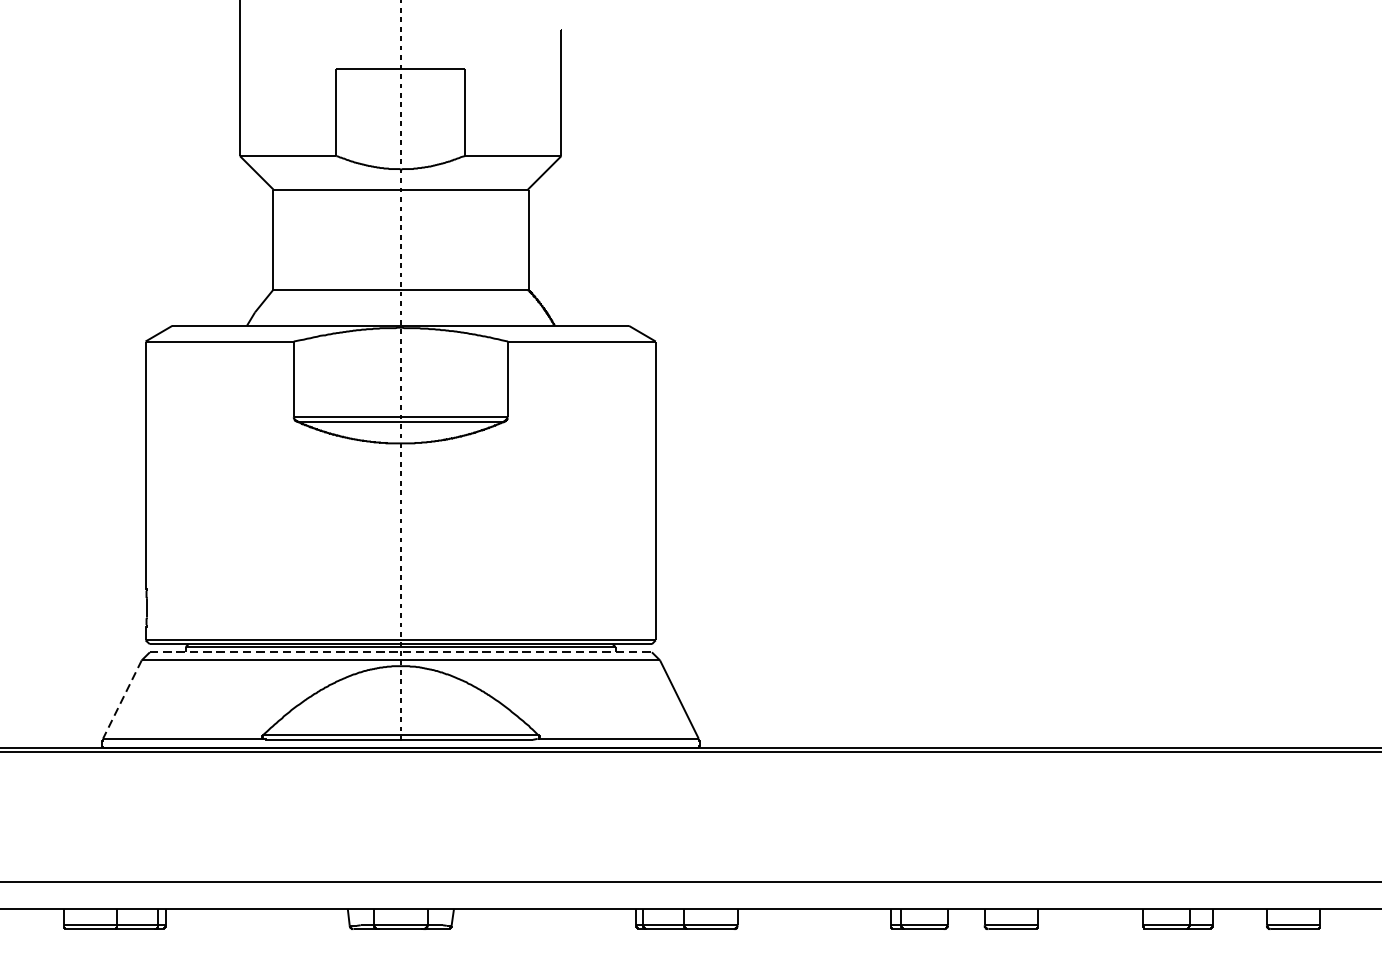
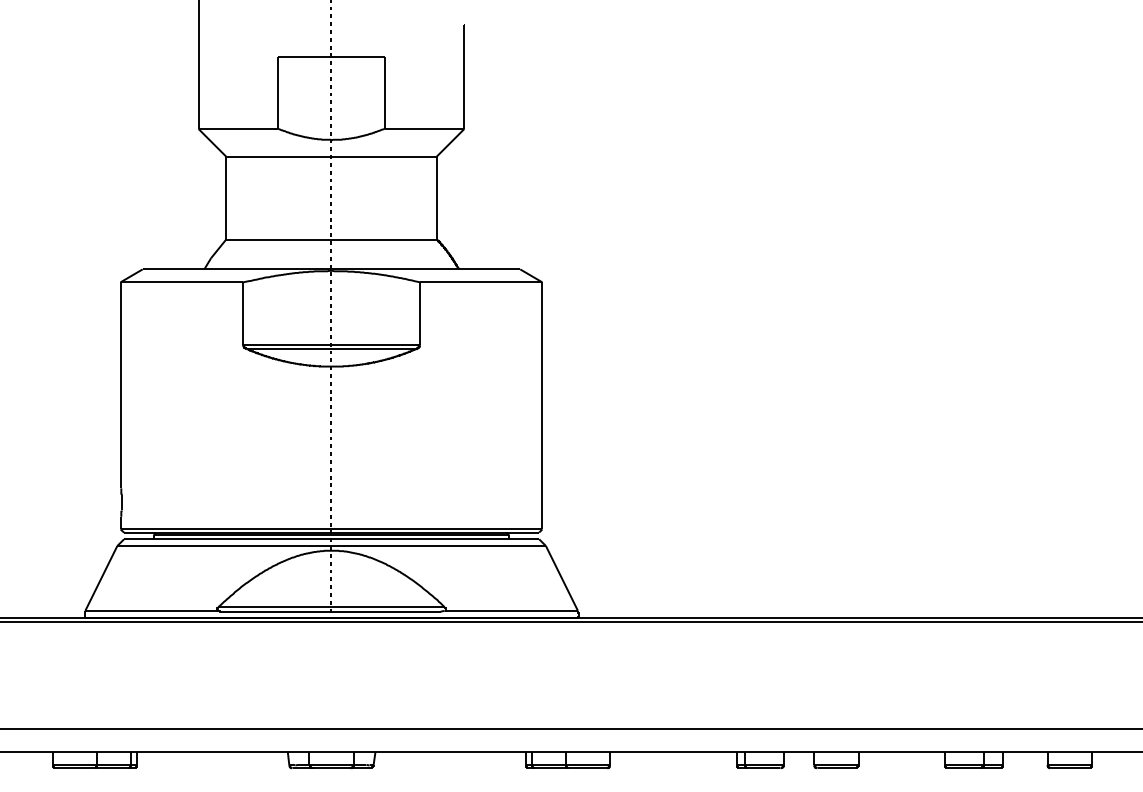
line: (400, 652) -> (331, 539), dashed -> solid
line: (122, 699) -> (101, 578), dashed -> solid

